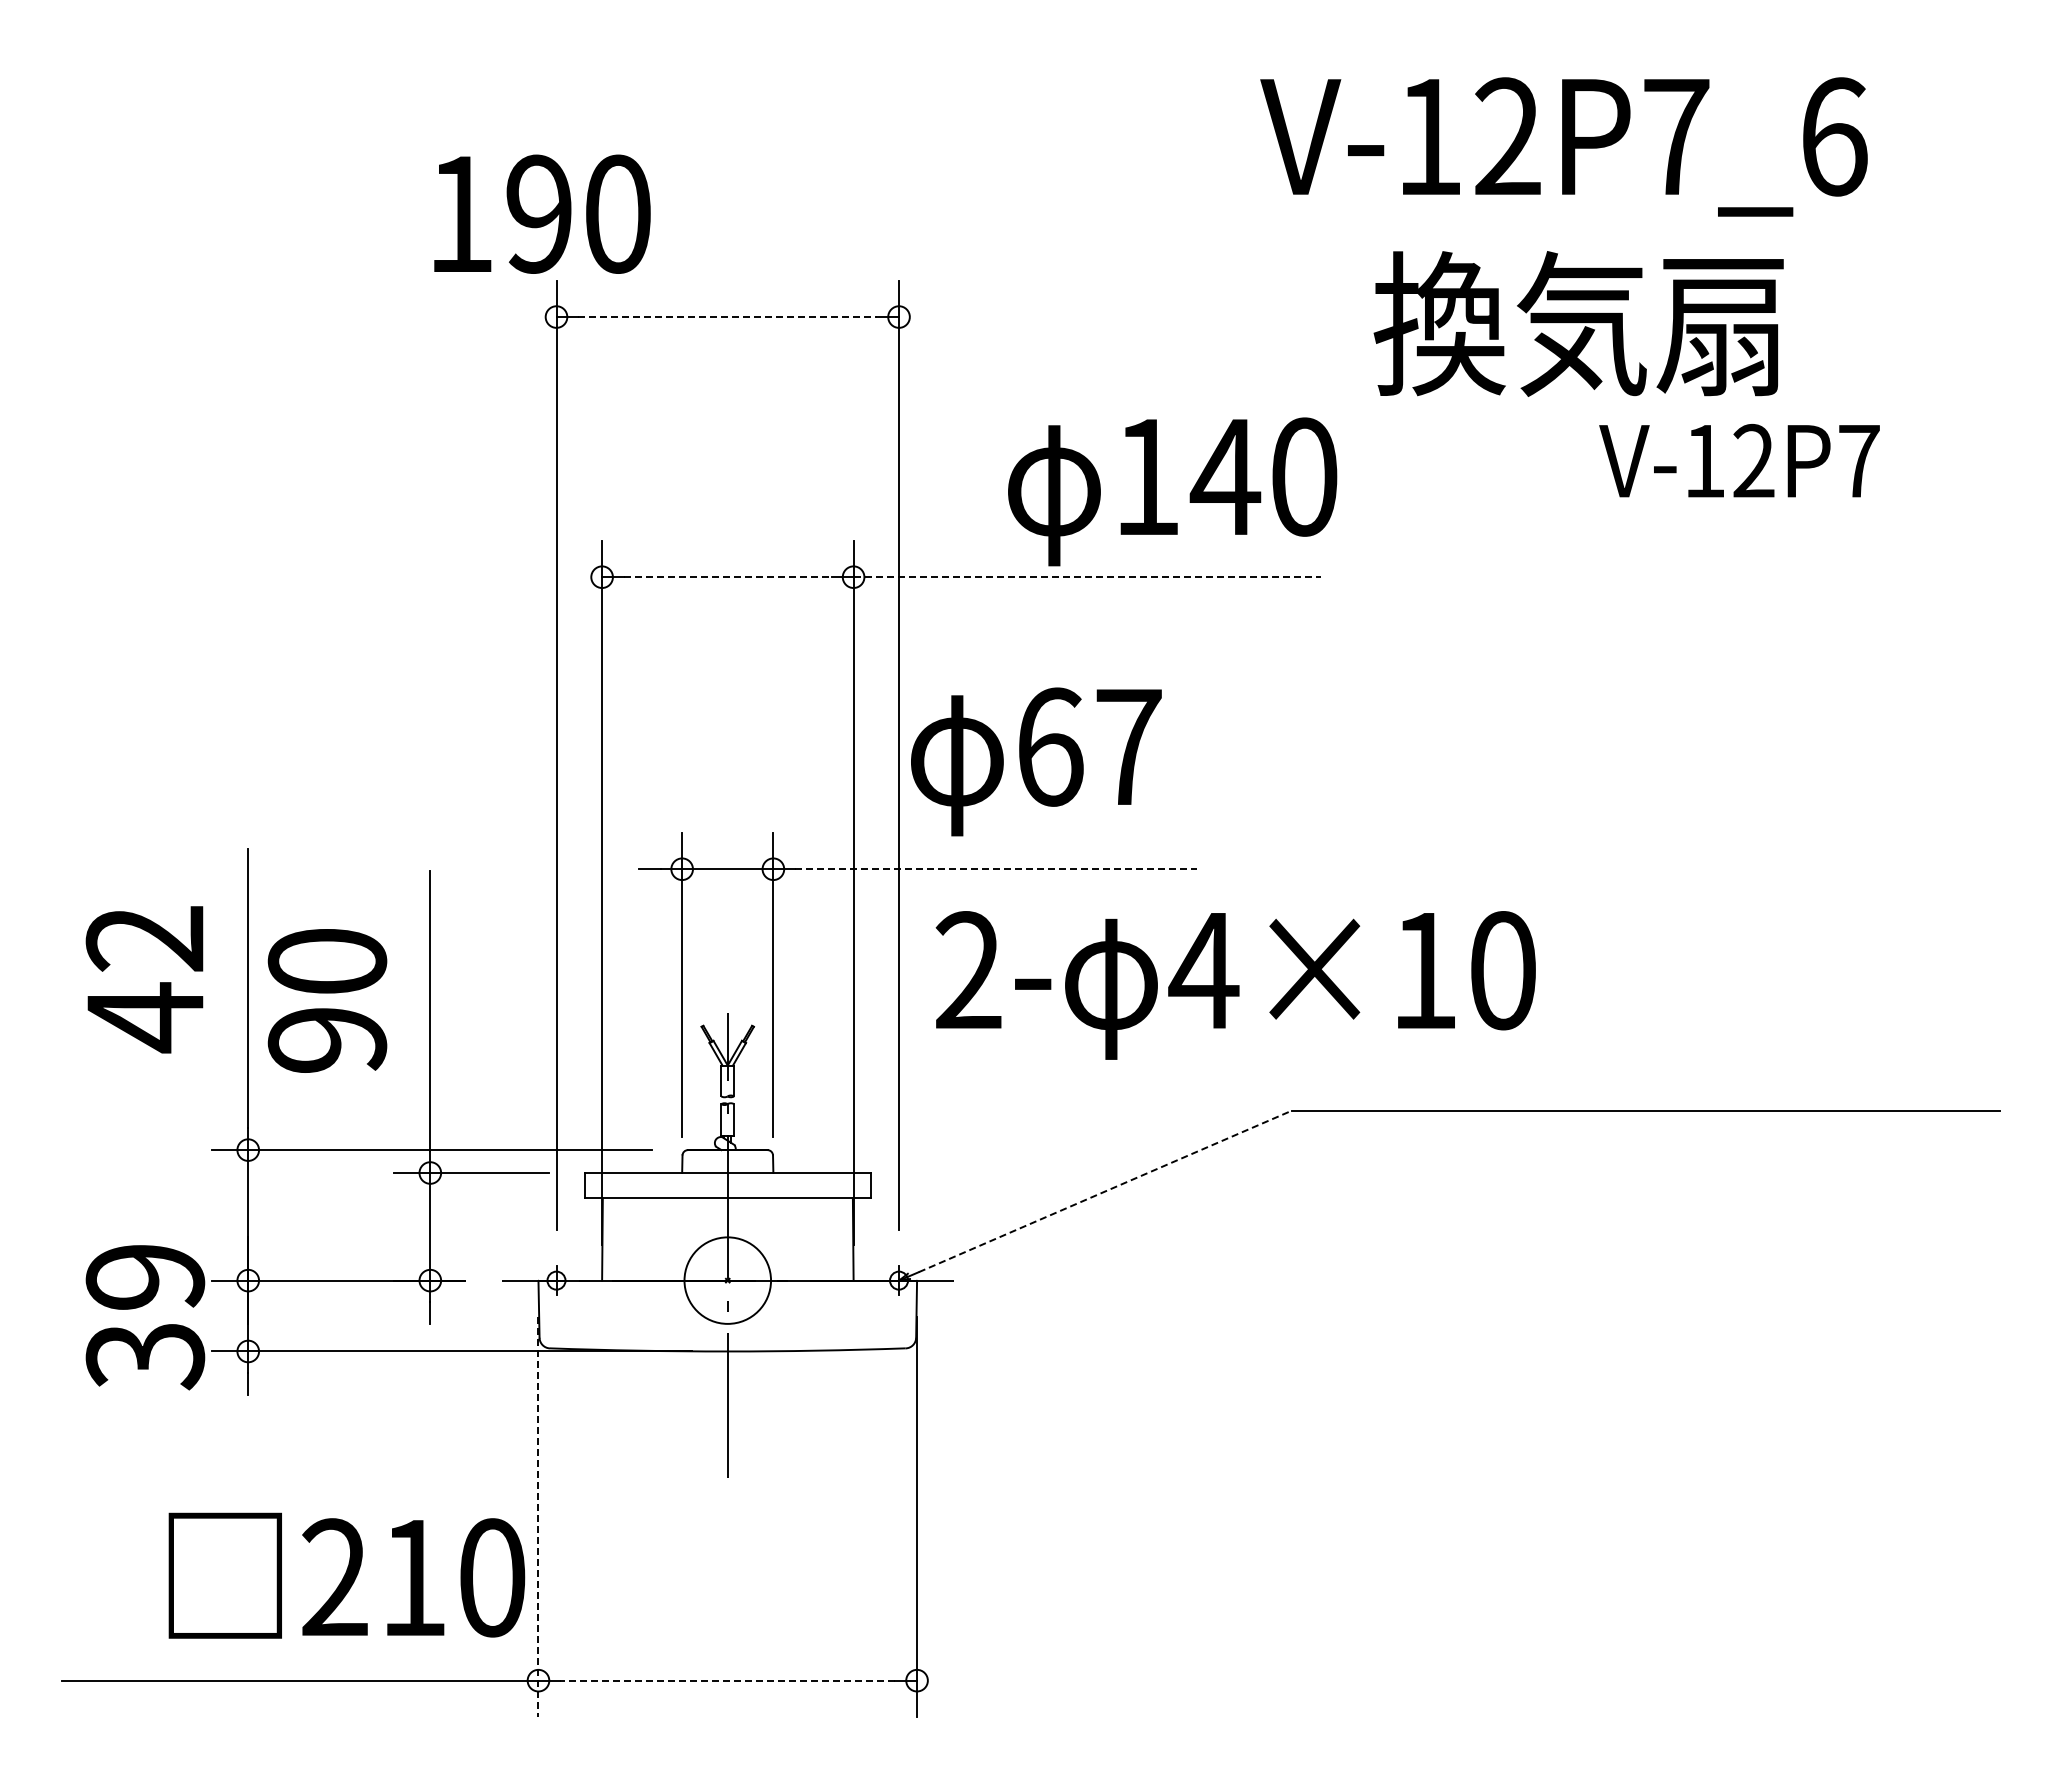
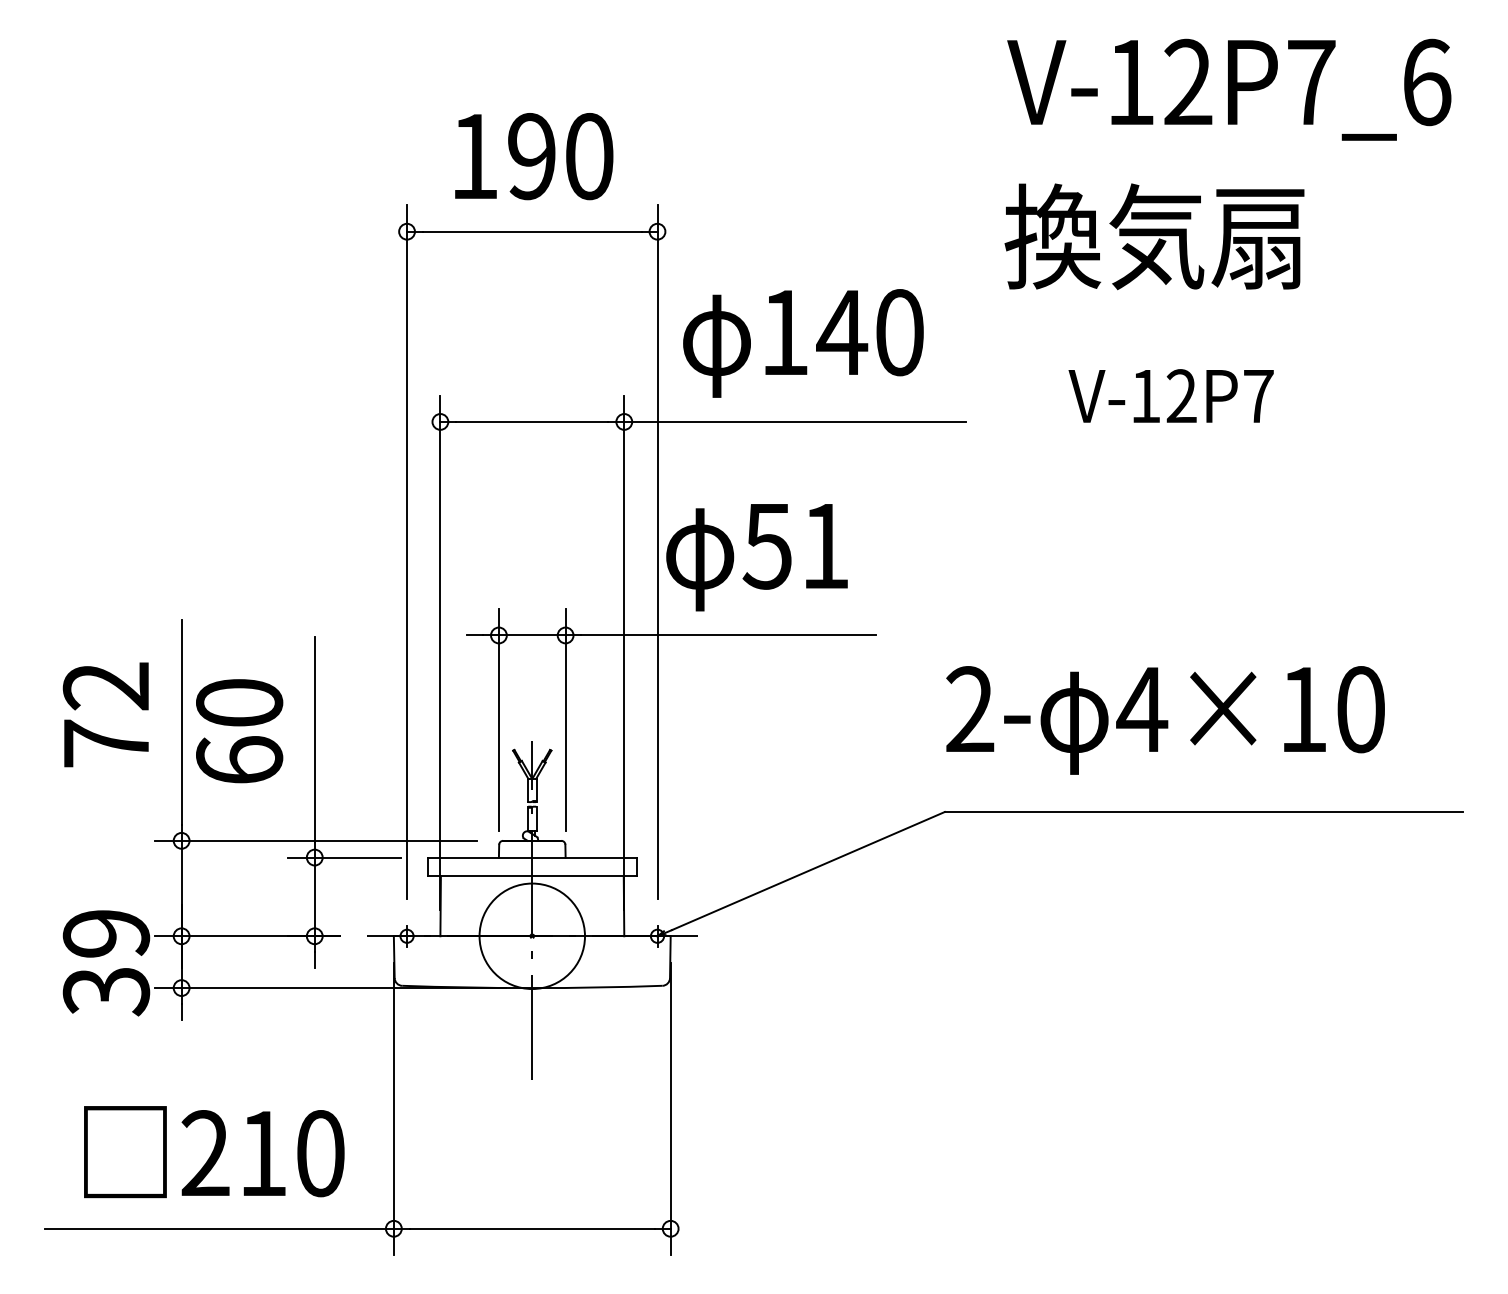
text: (1563, 146) -> (1228, 89), moved
text: (542, 213) -> (534, 155), moved
line: (727, 317) -> (532, 232), dashed -> solid
text: (1739, 460) -> (1171, 395), moved
text: (1172, 491) -> (803, 343), moved
line: (728, 577) -> (532, 422), dashed -> solid
line: (1087, 577) -> (795, 422), dashed -> solid
text: (1088, 746) -> (796, 545), 67 -> 51
line: (996, 869) -> (728, 635), dashed -> solid
text: (1235, 985) -> (1165, 720), moved
text: (145, 1017) -> (106, 743), 42 -> 72
text: (327, 1039) -> (239, 759), 90 -> 60
line: (1105, 1191) -> (808, 871), dashed -> solid
circle: (727, 1280) -> (532, 936), size x1.67
line: (538, 1516) -> (393, 1108), dashed -> solid
text: (346, 1575) -> (214, 1151), moved
line: (727, 1680) -> (532, 1228), dashed -> solid

